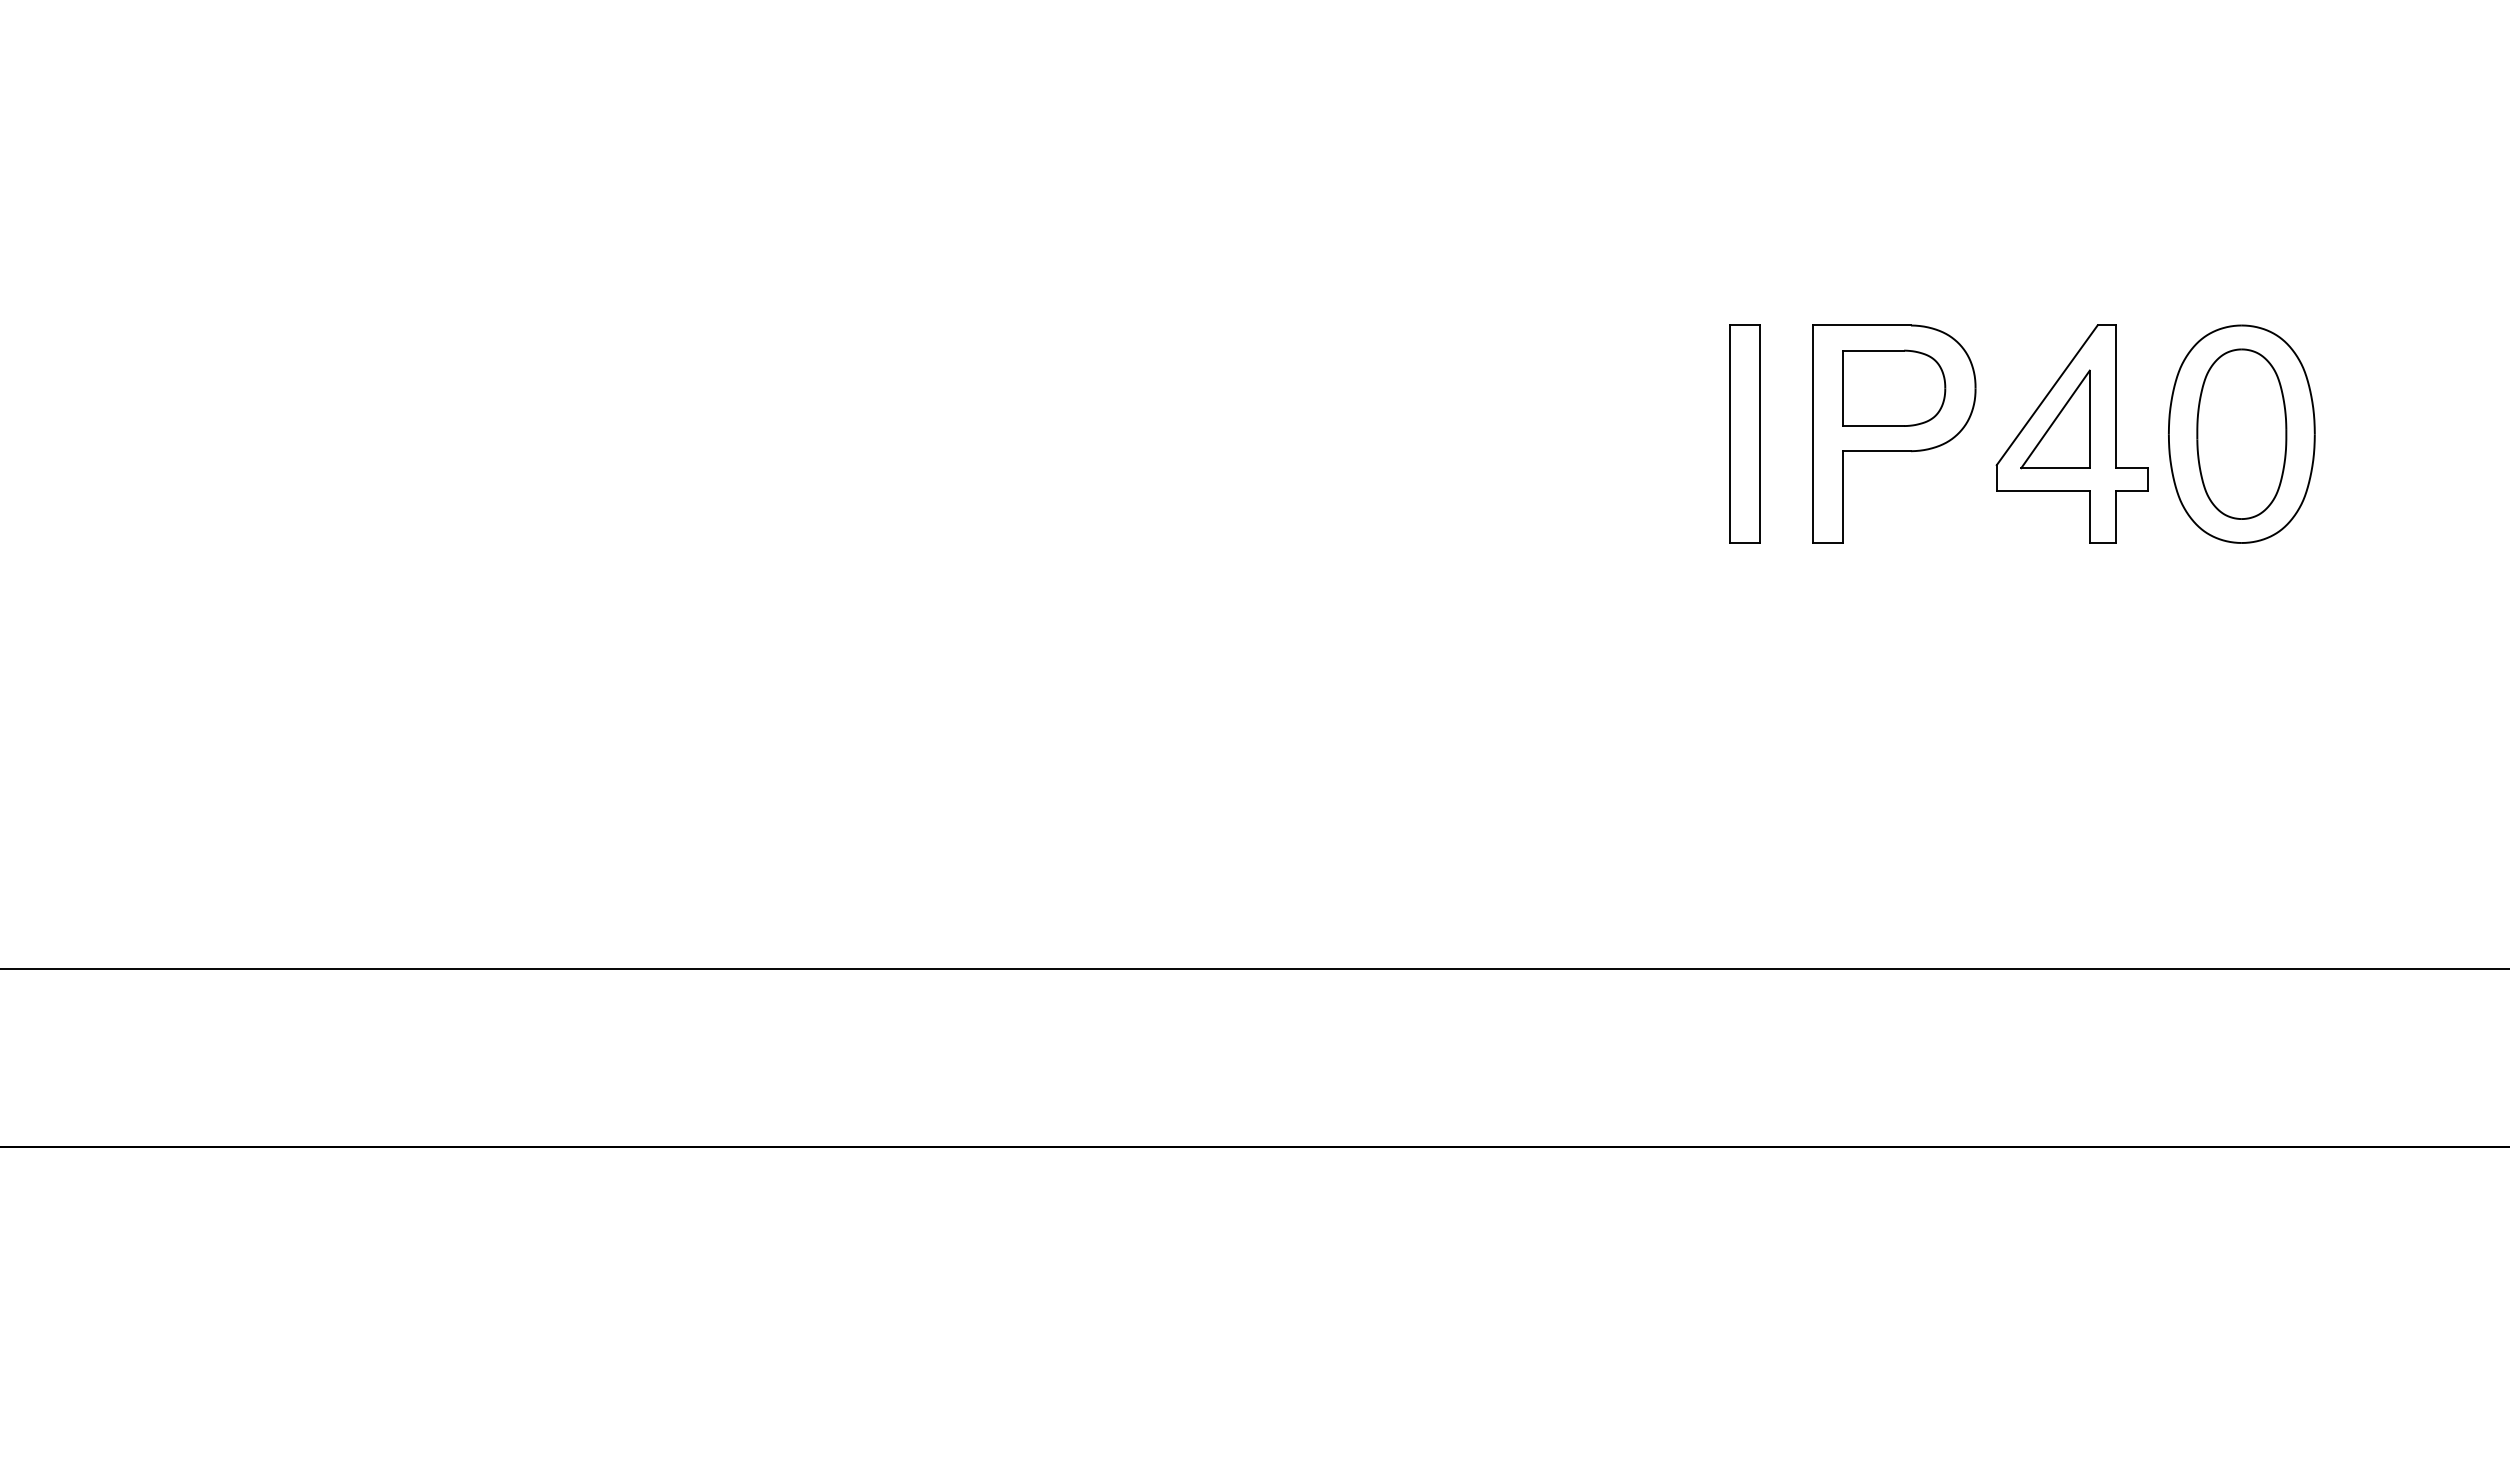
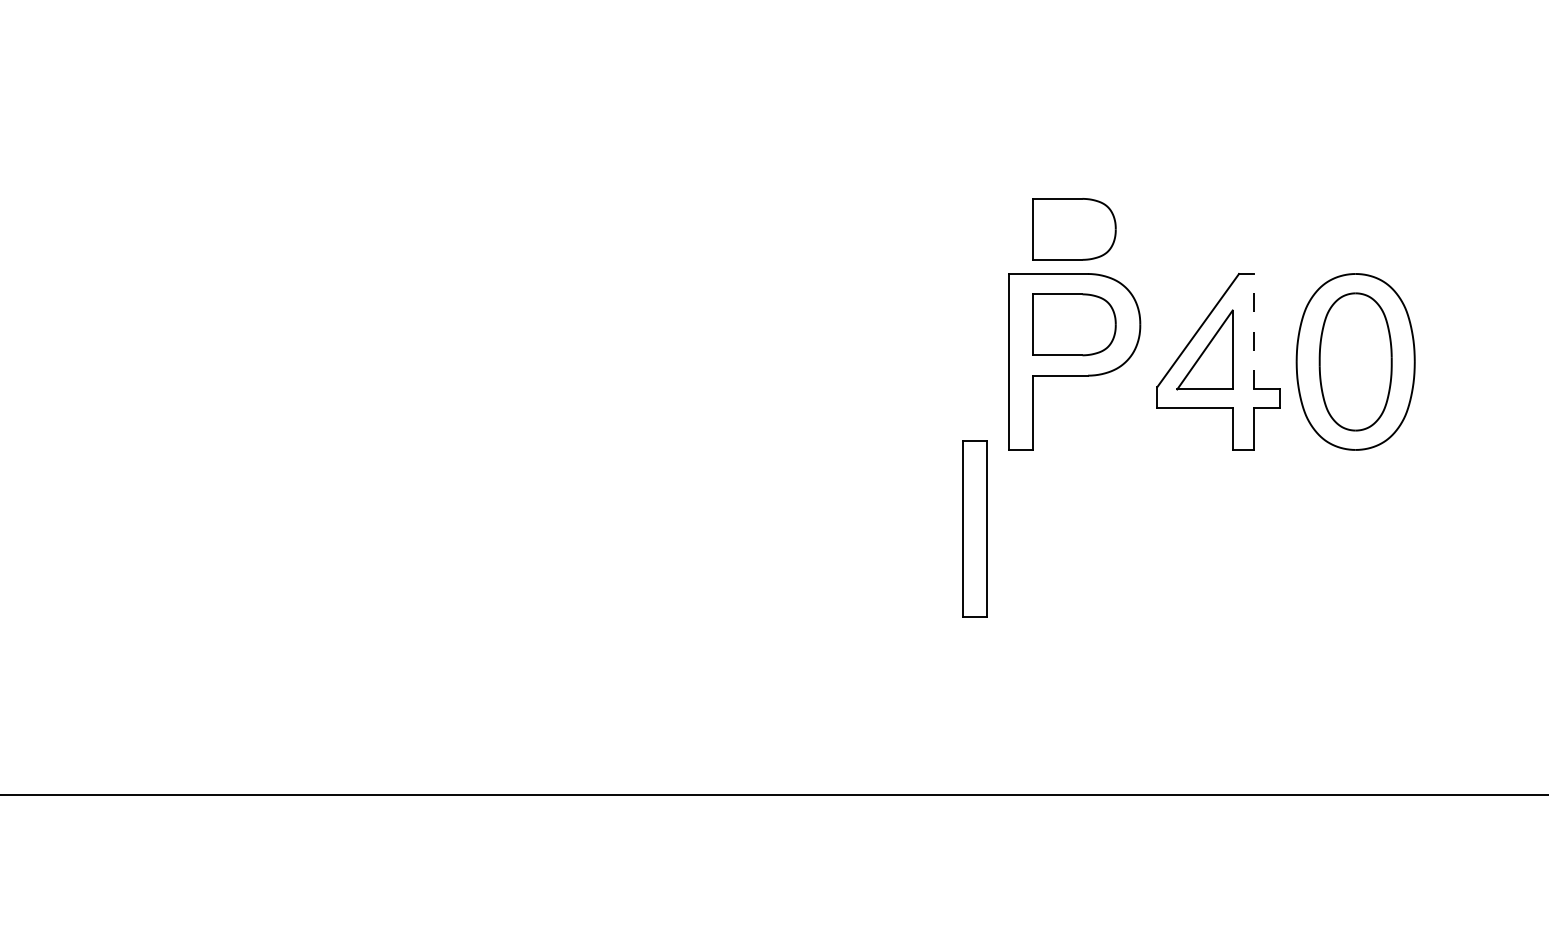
part: (1894, 269) -> (1074, 228), added
line: (2116, 396) -> (1254, 331), solid -> dashed
part: (1744, 433) -> (974, 528), moved

